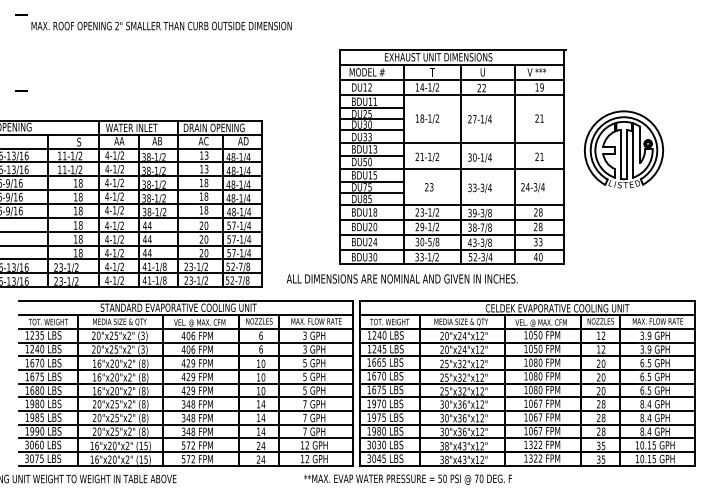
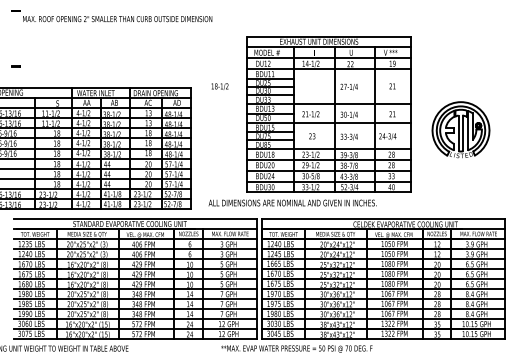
text: (426, 118) -> (219, 86), moved
part: (623, 148) -> (460, 129), moved

